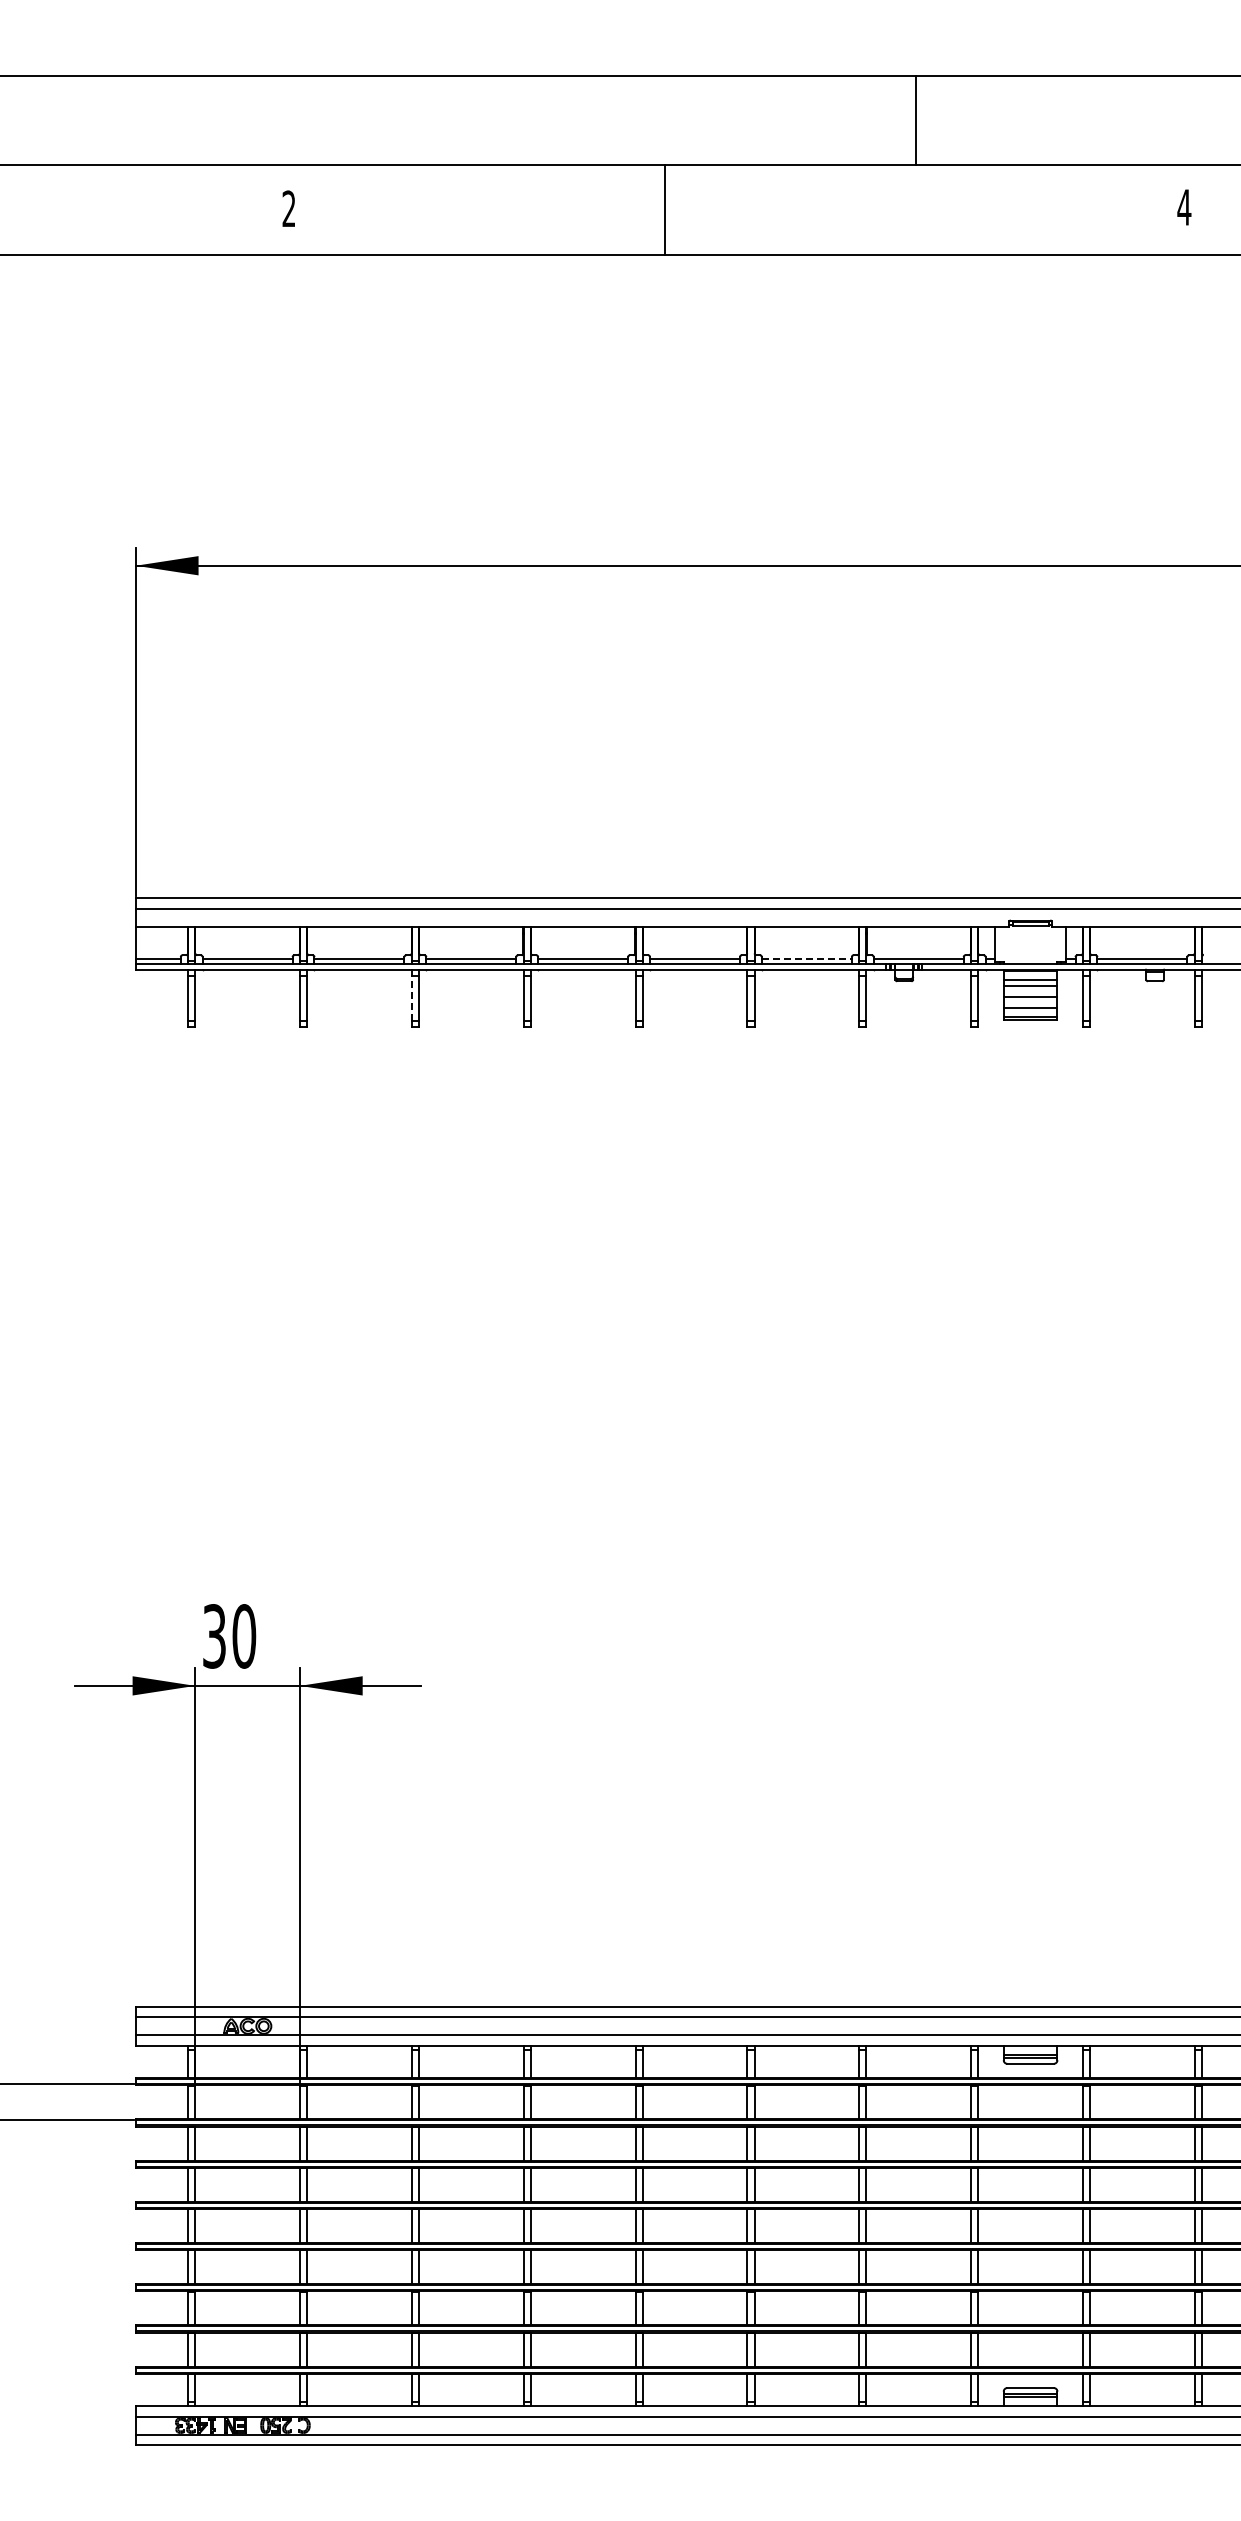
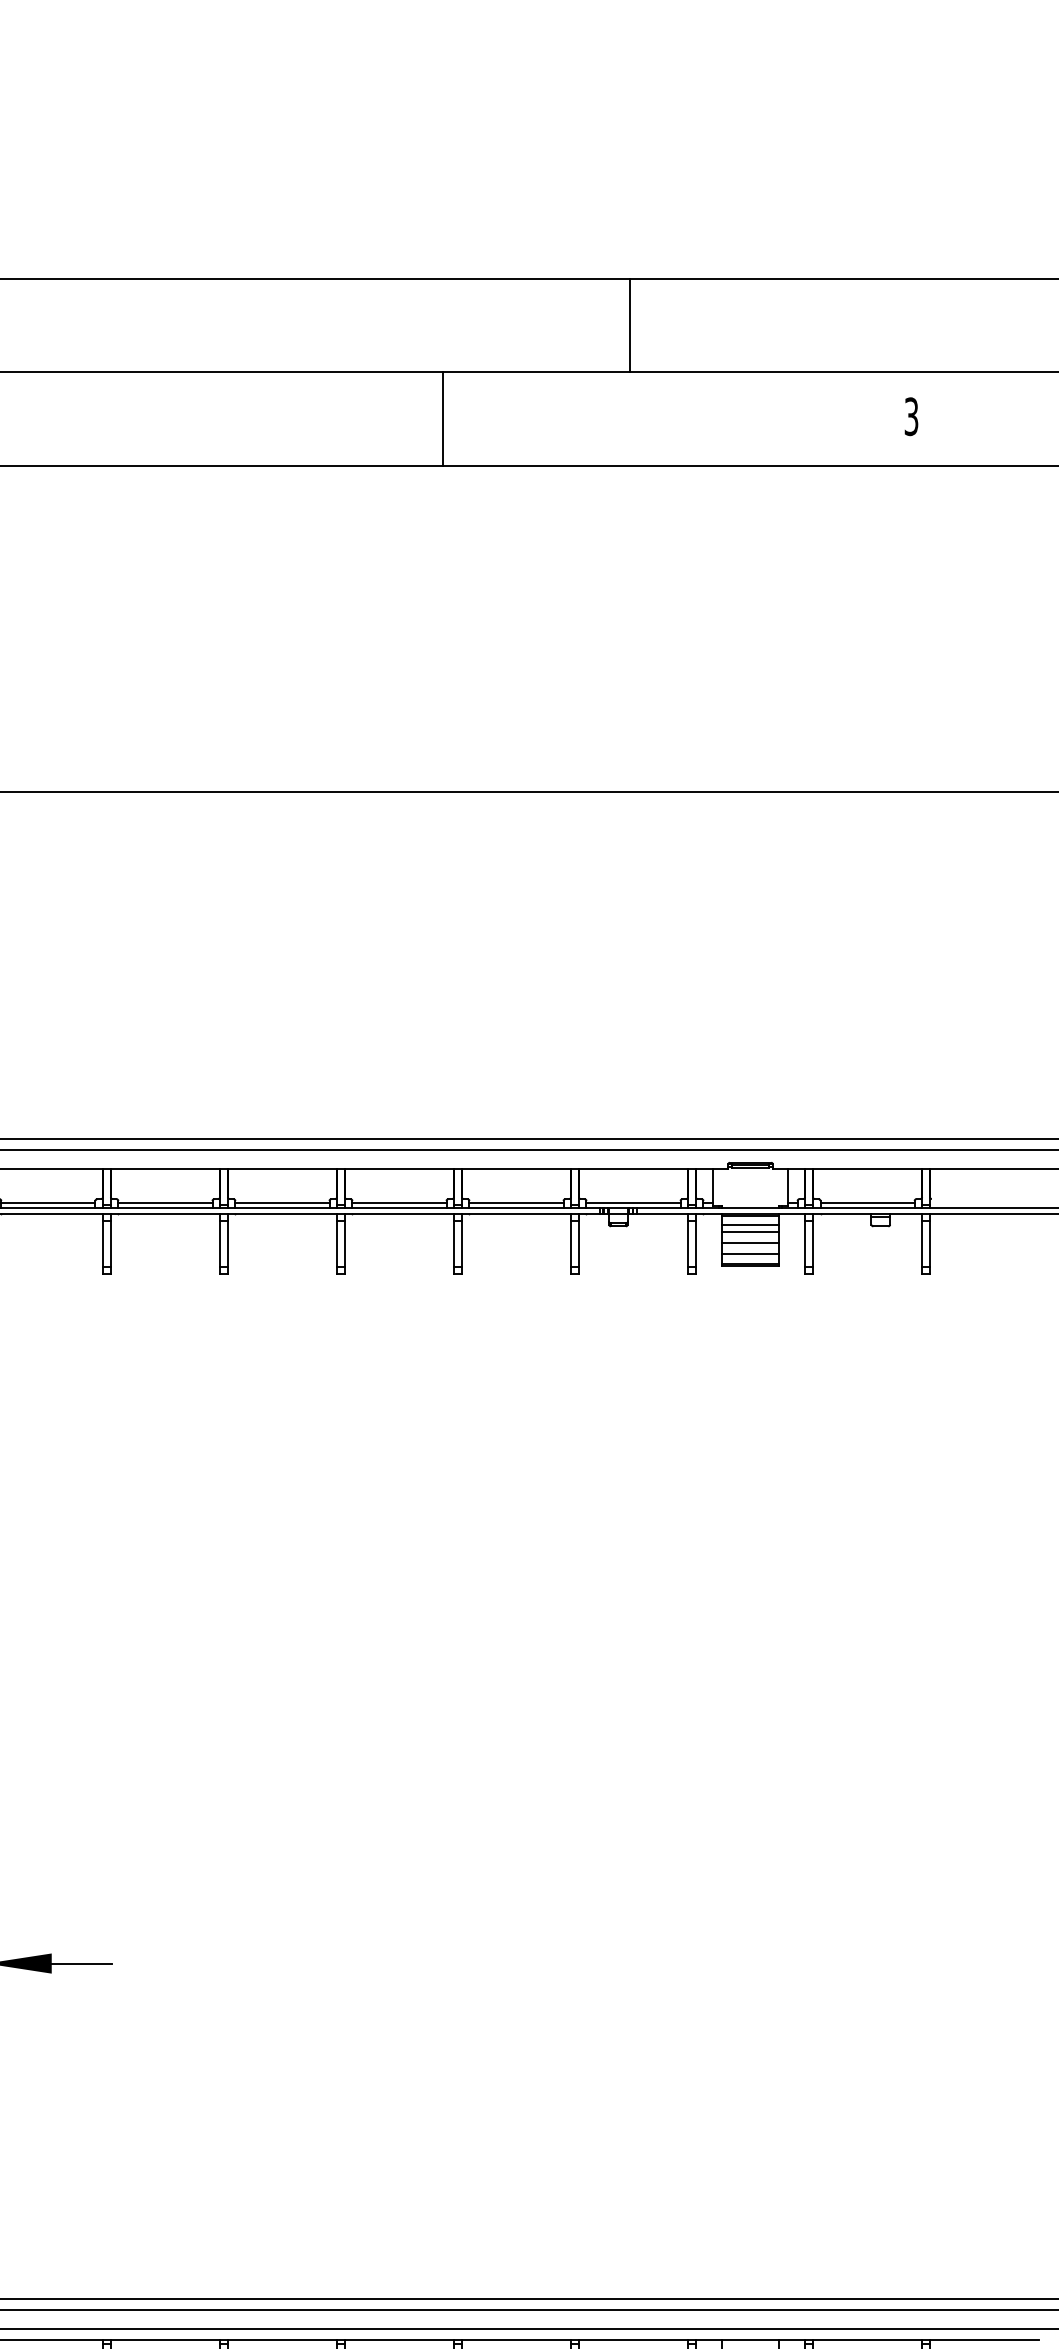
text: (1184, 207) -> (911, 416), 4 -> 3
line: (665, 209) -> (442, 418), moved
line: (806, 958) -> (516, 1202), dashed -> solid
line: (411, 997) -> (102, 1243), dashed -> solid

